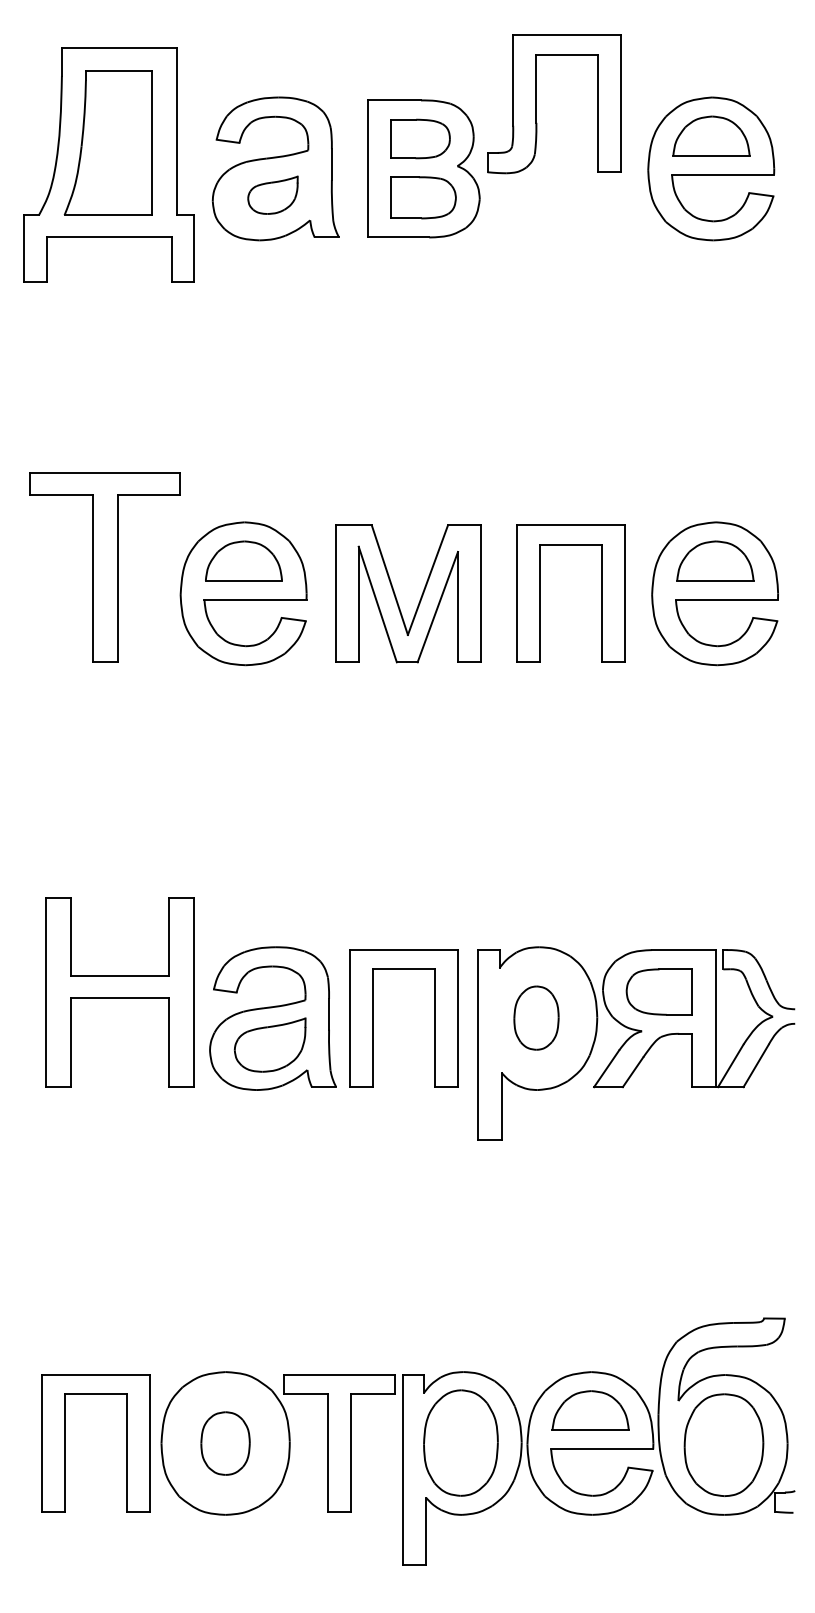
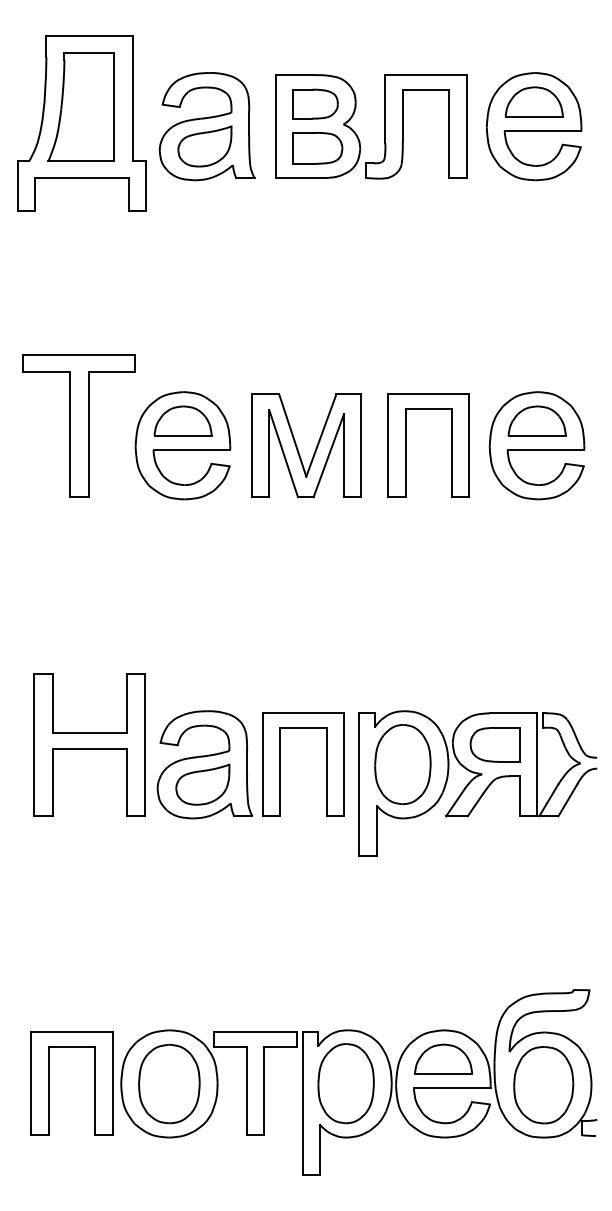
part: (536, 104) -> (402, 127), moved
part: (272, 194) -> (204, 145), size x1.43
part: (536, 1017) -> (402, 763), size x1.67
part: (225, 1443) -> (169, 1083), size x1.67

